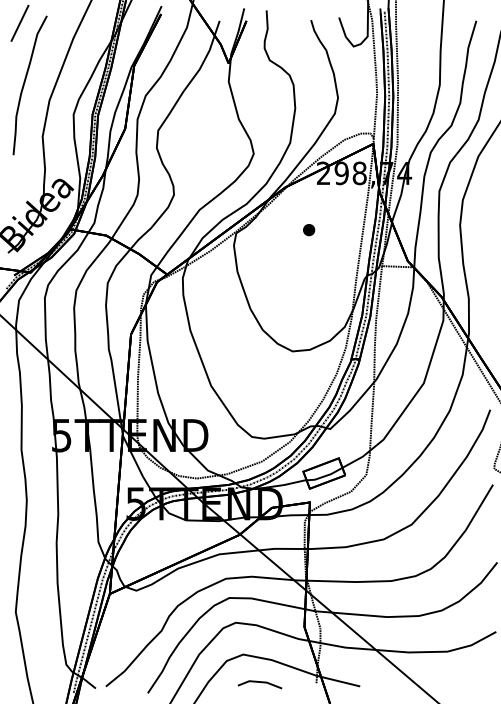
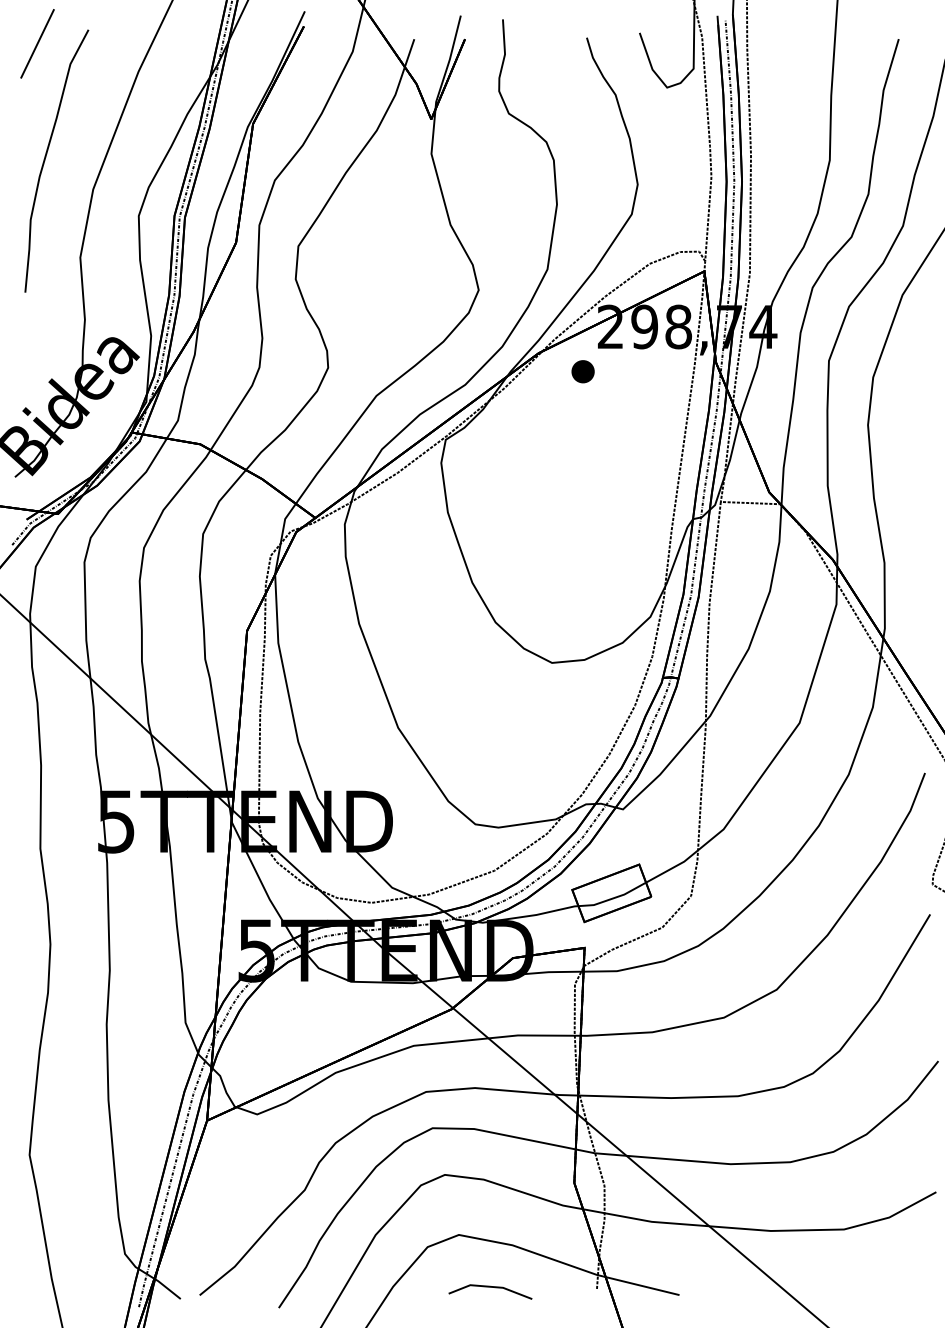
part: (309, 230) -> (583, 372), moved

